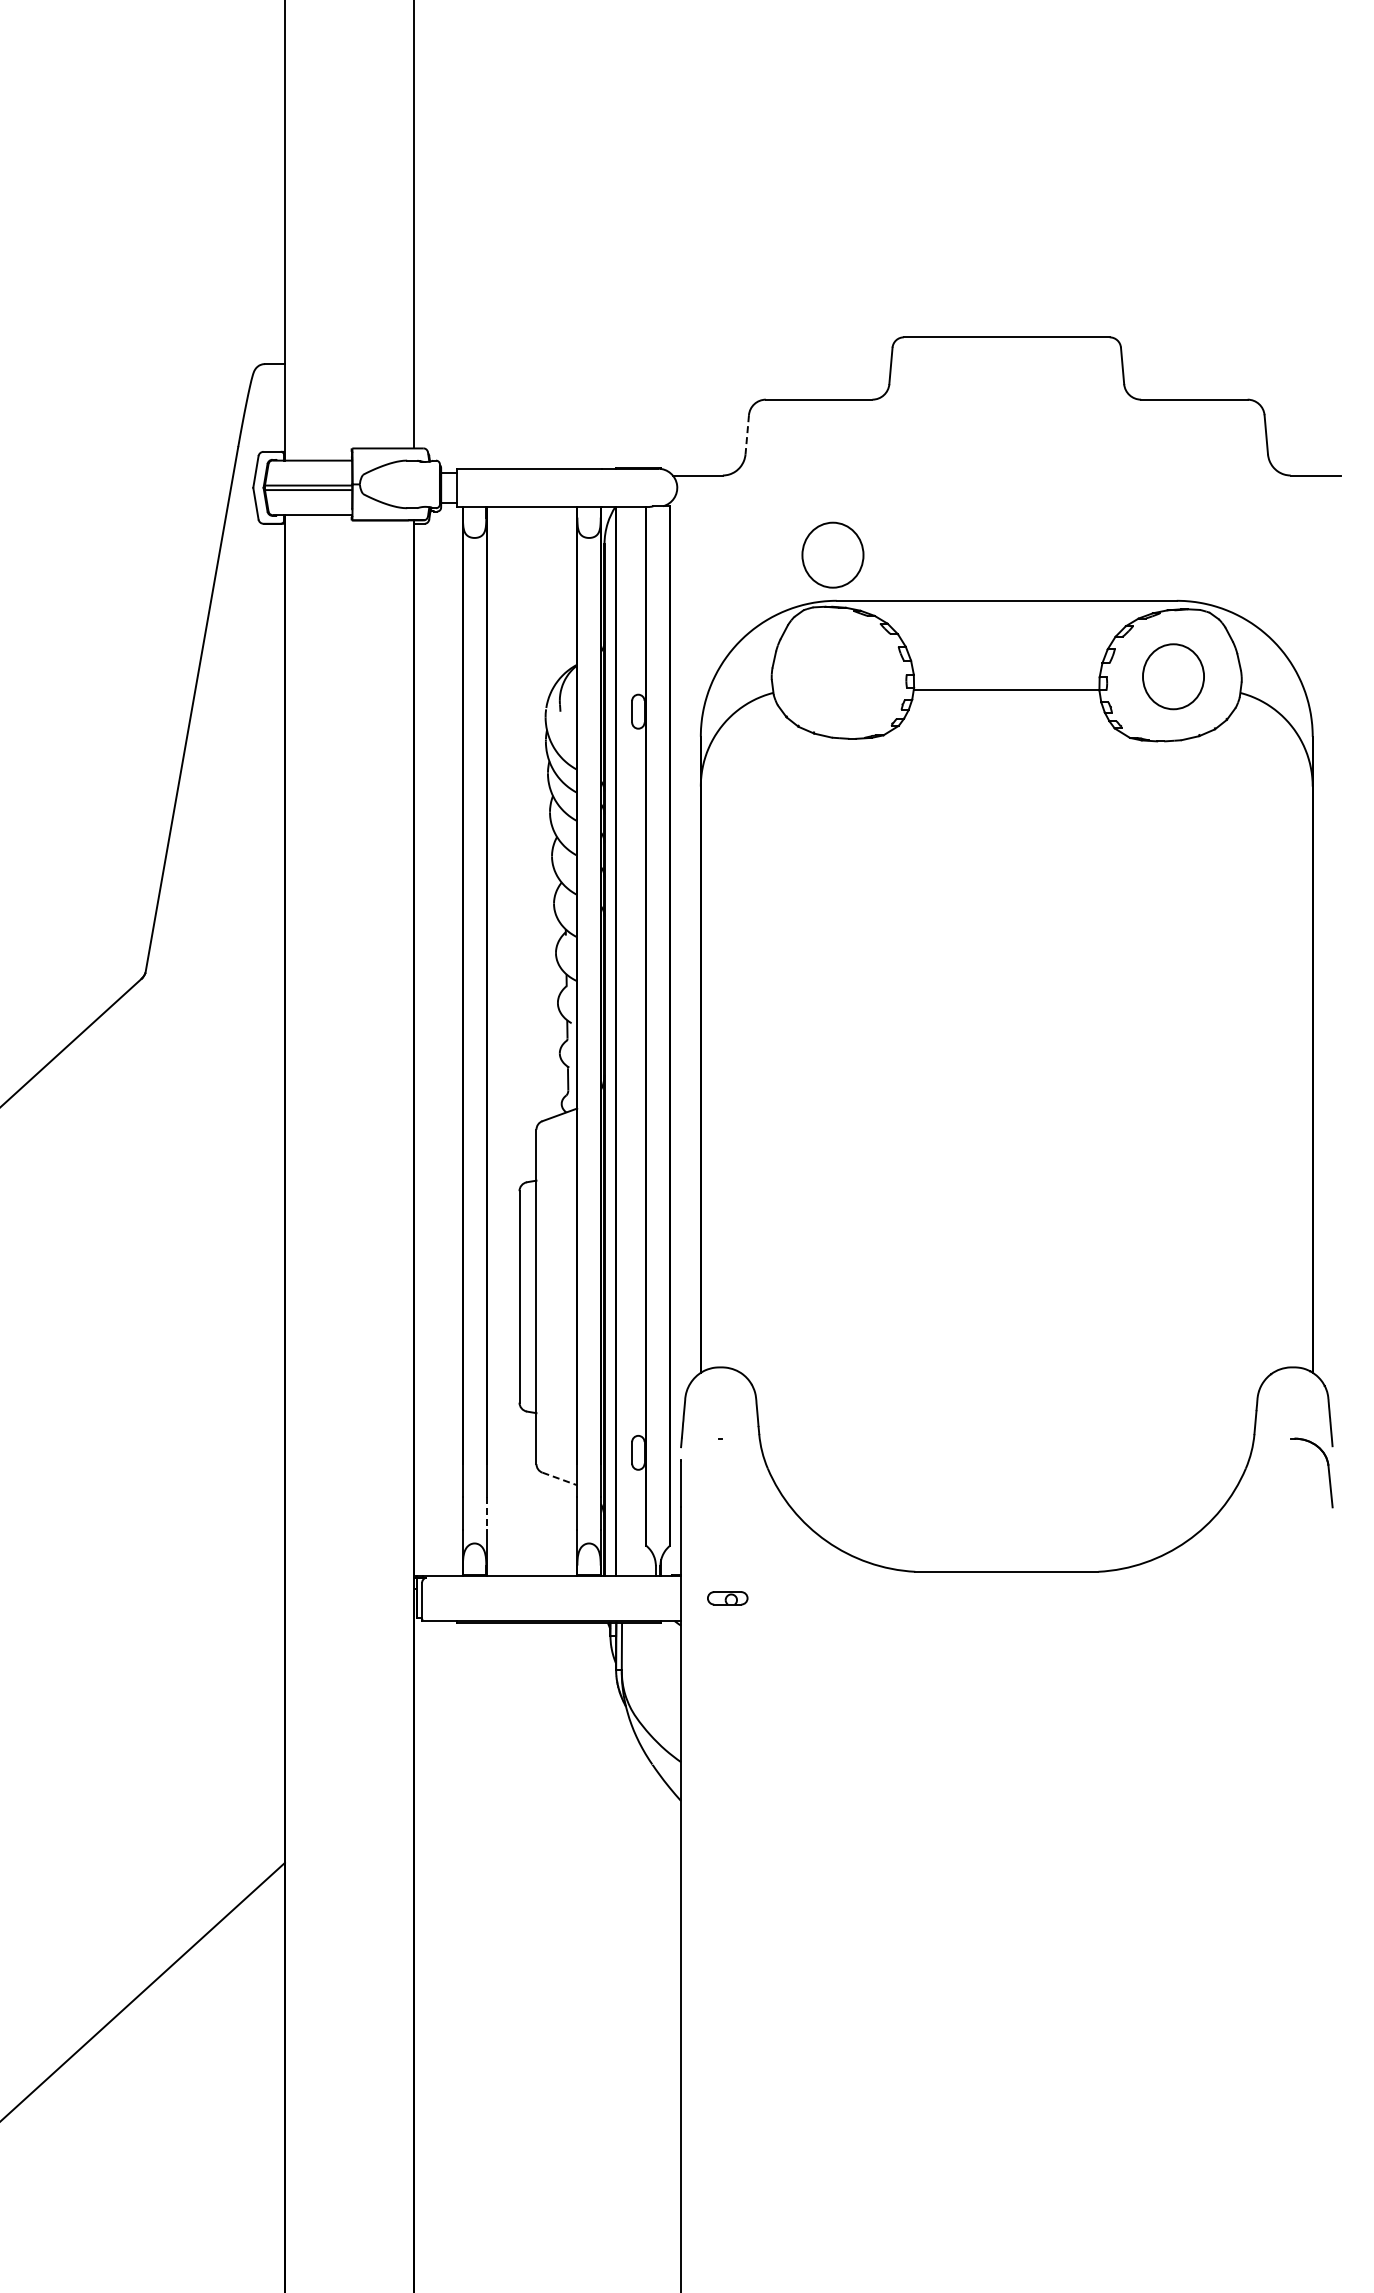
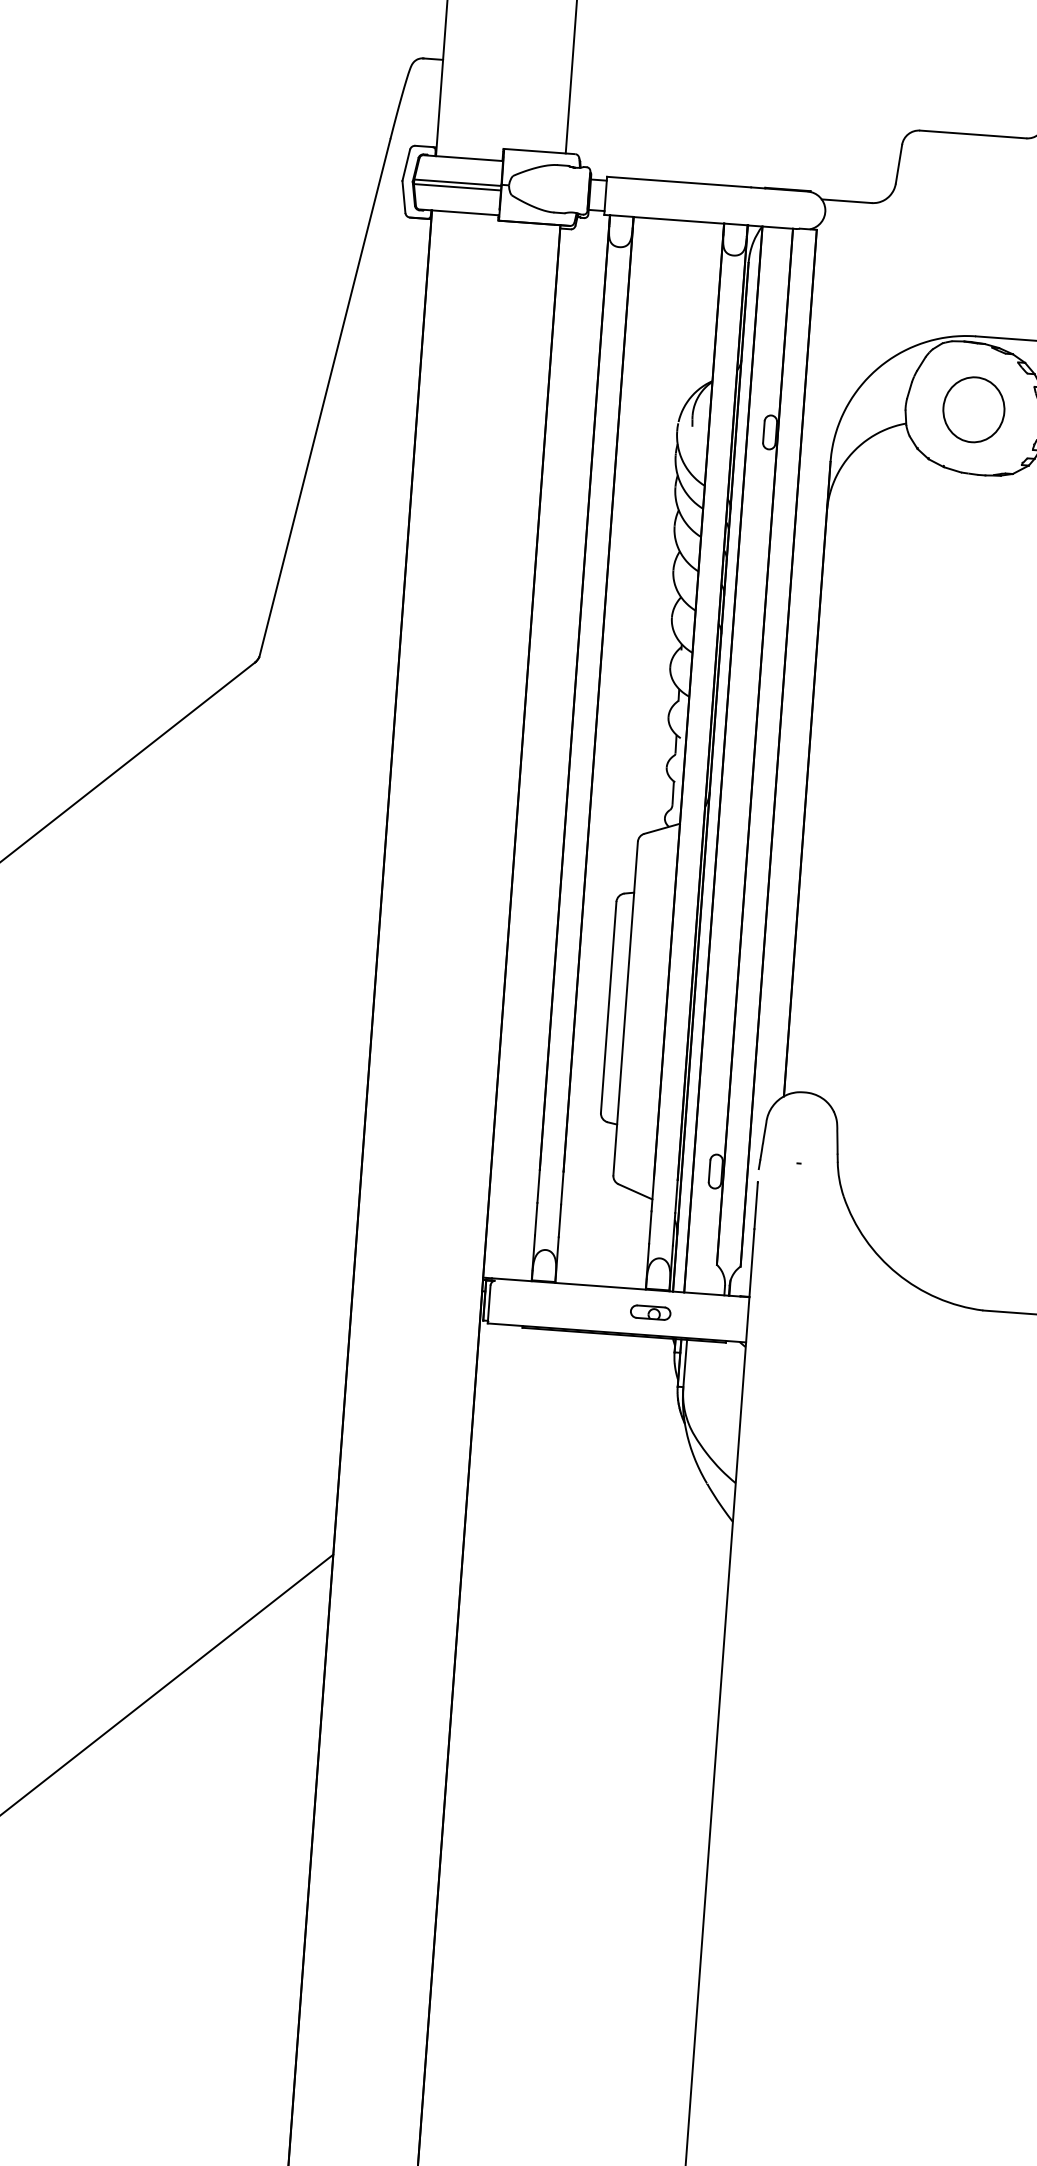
line: (747, 434) -> (899, 163), dashed -> solid
part: (832, 554) -> (973, 409), moved
line: (560, 1479) -> (636, 1192), dashed -> solid
line: (486, 1513) -> (559, 1220), dashed -> solid
part: (727, 1598) -> (650, 1312), moved

